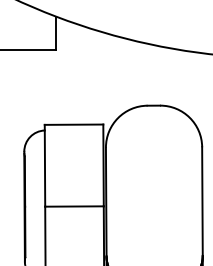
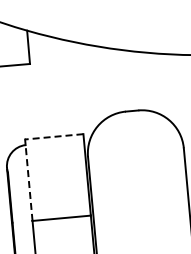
line: (73, 124) -> (53, 136), solid -> dashed
line: (45, 168) -> (29, 182), solid -> dashed

